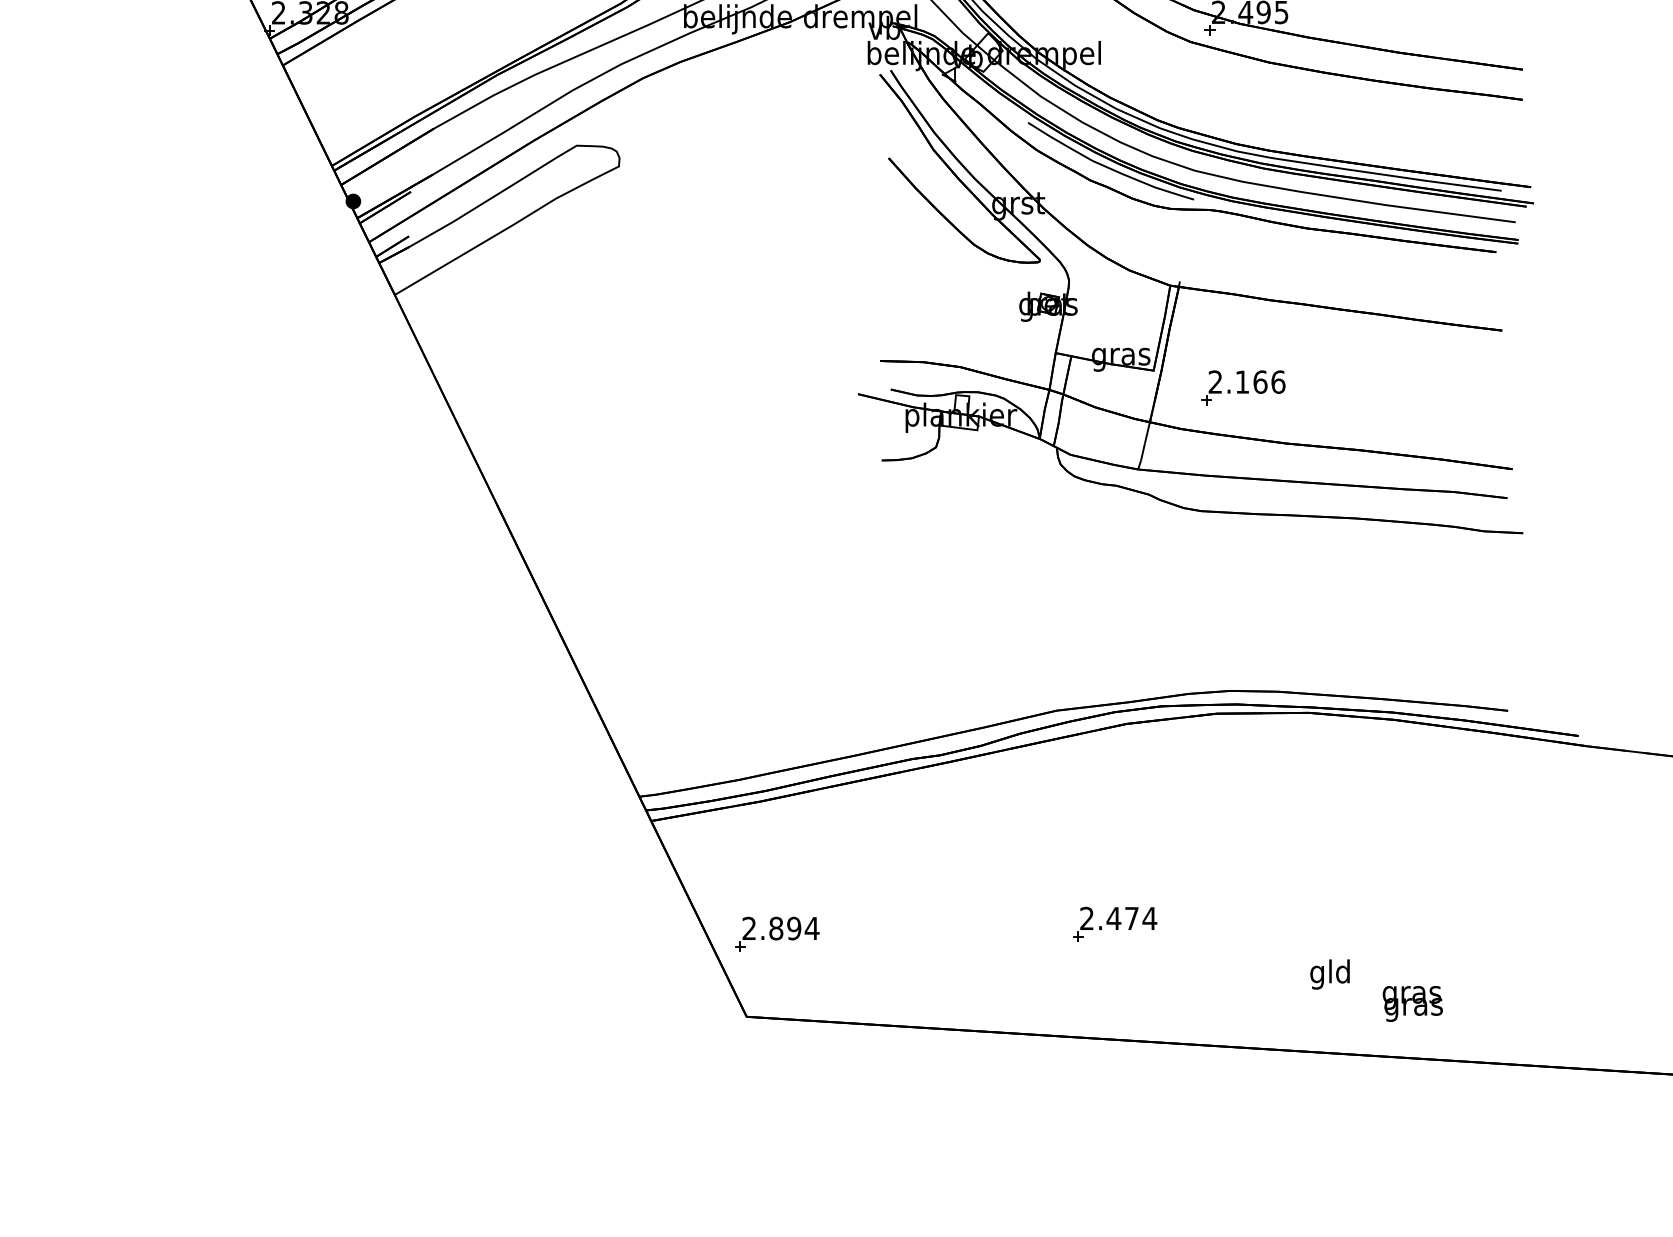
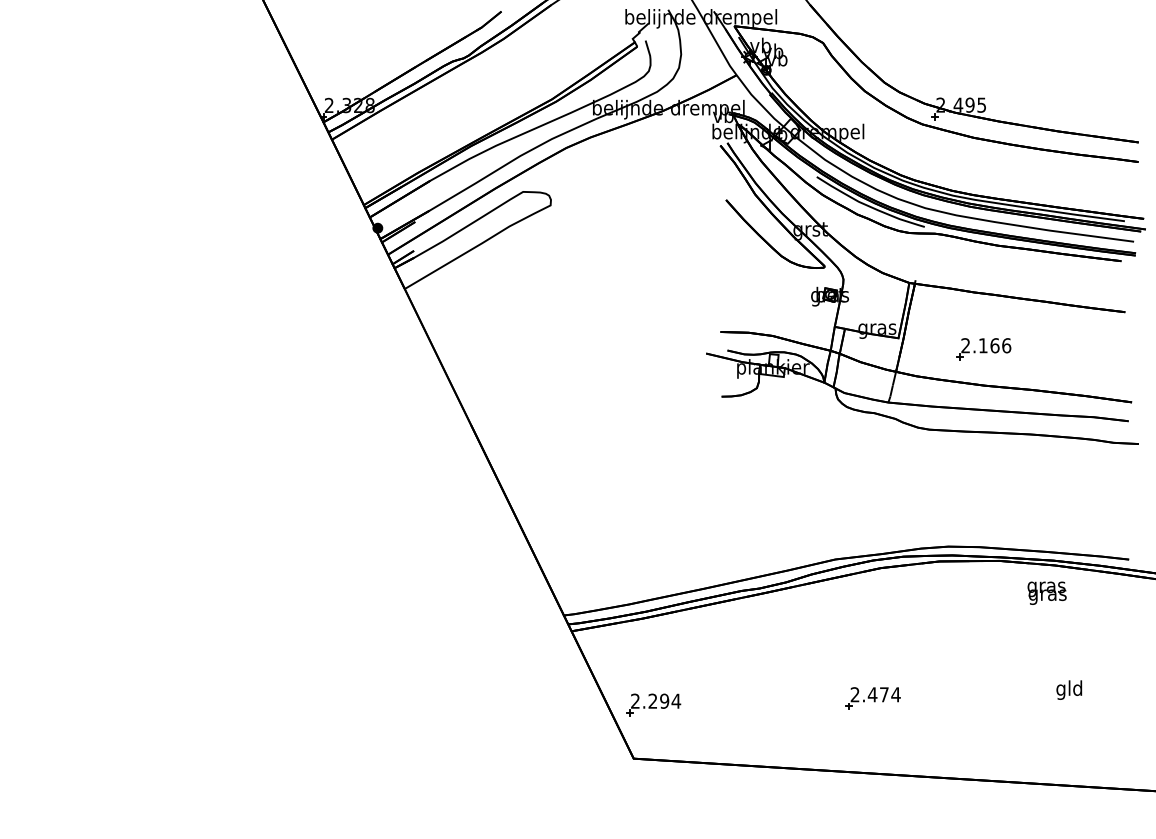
part: (1242, 387) -> (983, 349), moved
text: (775, 927) -> (652, 700), 2.894 -> 2.294
text: (1330, 973) -> (1069, 689), moved
text: (1411, 1002) -> (1046, 592), moved

